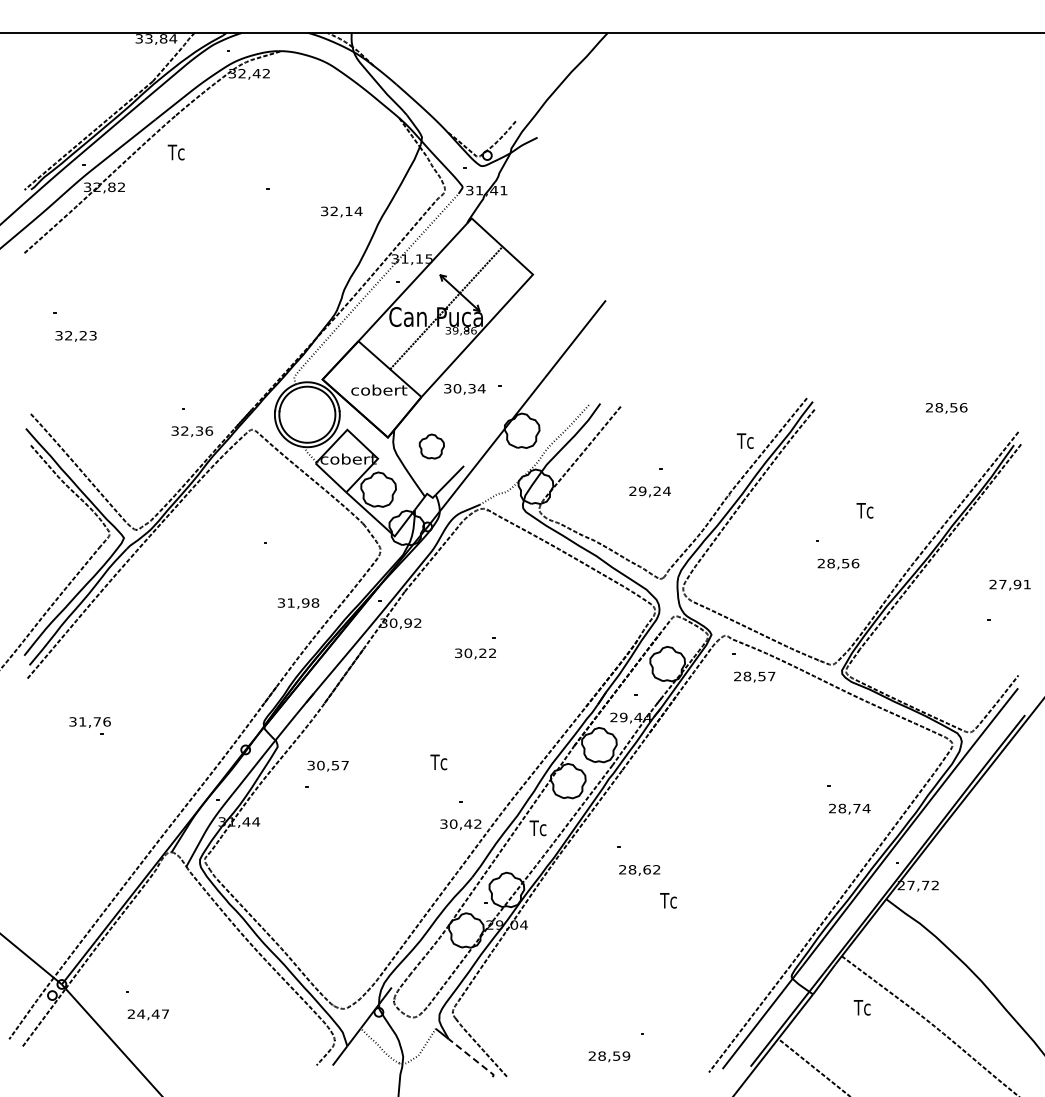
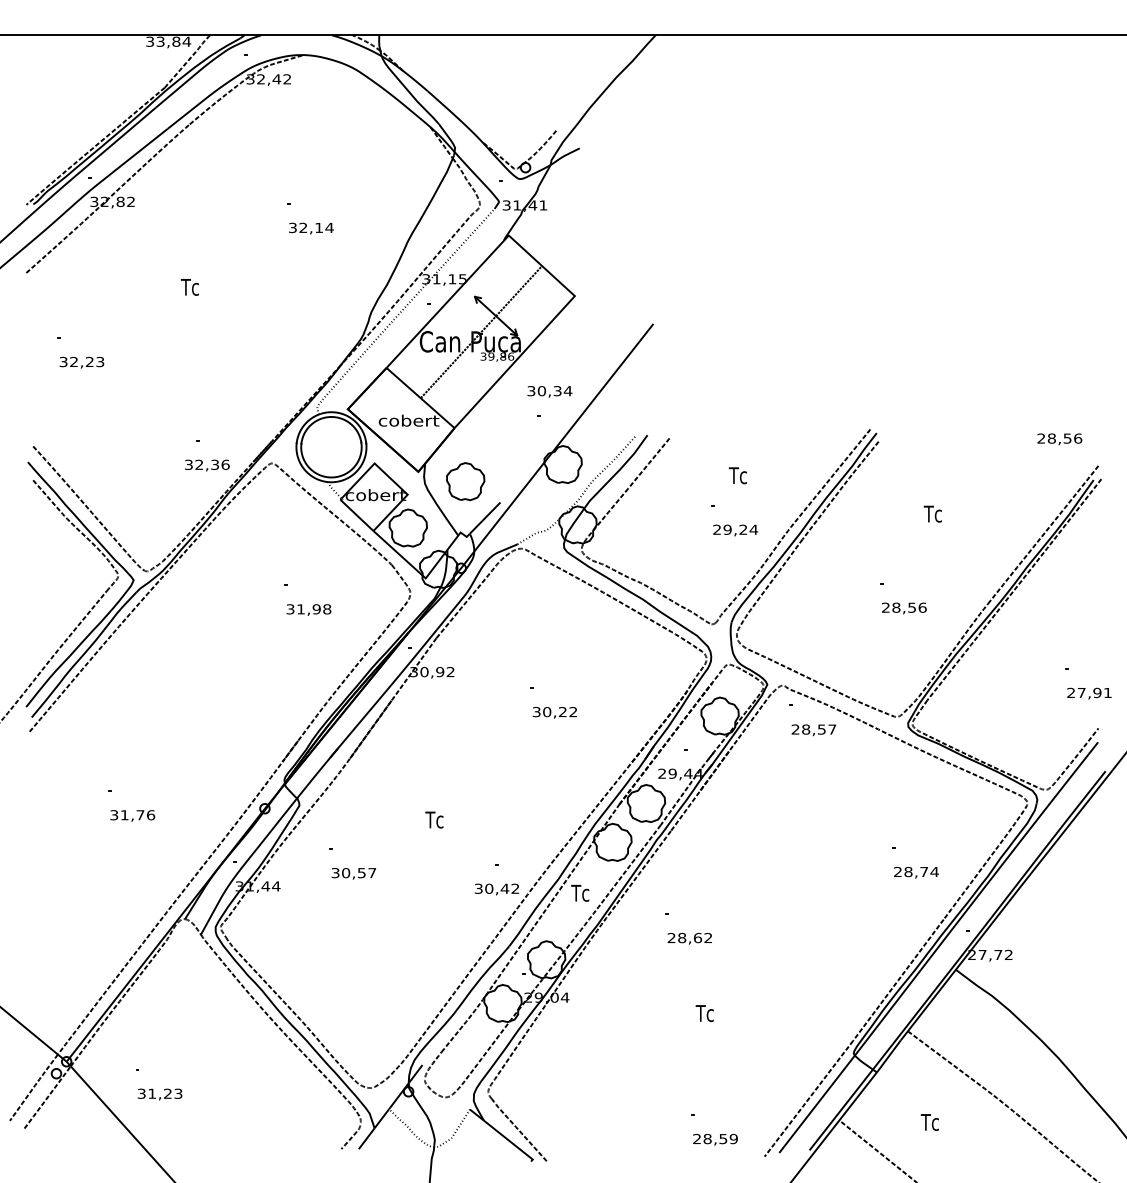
text: (175, 152) -> (189, 287), moved
text: (341, 211) -> (311, 228), moved
text: (464, 389) -> (549, 391), moved
text: (946, 408) -> (1059, 439), moved
text: (744, 440) -> (737, 475), moved
part: (431, 446) -> (465, 481), size x1.43
text: (649, 491) -> (734, 530), moved
text: (864, 510) -> (932, 513), moved
text: (1009, 584) -> (1088, 692), moved
text: (298, 603) -> (308, 609), moved
text: (475, 653) -> (554, 712), moved
text: (89, 722) -> (132, 815), moved
text: (438, 762) -> (434, 820), moved
text: (327, 765) -> (353, 873), moved
text: (668, 900) -> (704, 1013), moved
text: (861, 1007) -> (929, 1122), moved
text: (148, 1013) -> (160, 1093), 24,47 -> 31,23
text: (609, 1056) -> (715, 1139), moved
line: (472, 1058) -> (509, 1141), dashed -> solid

